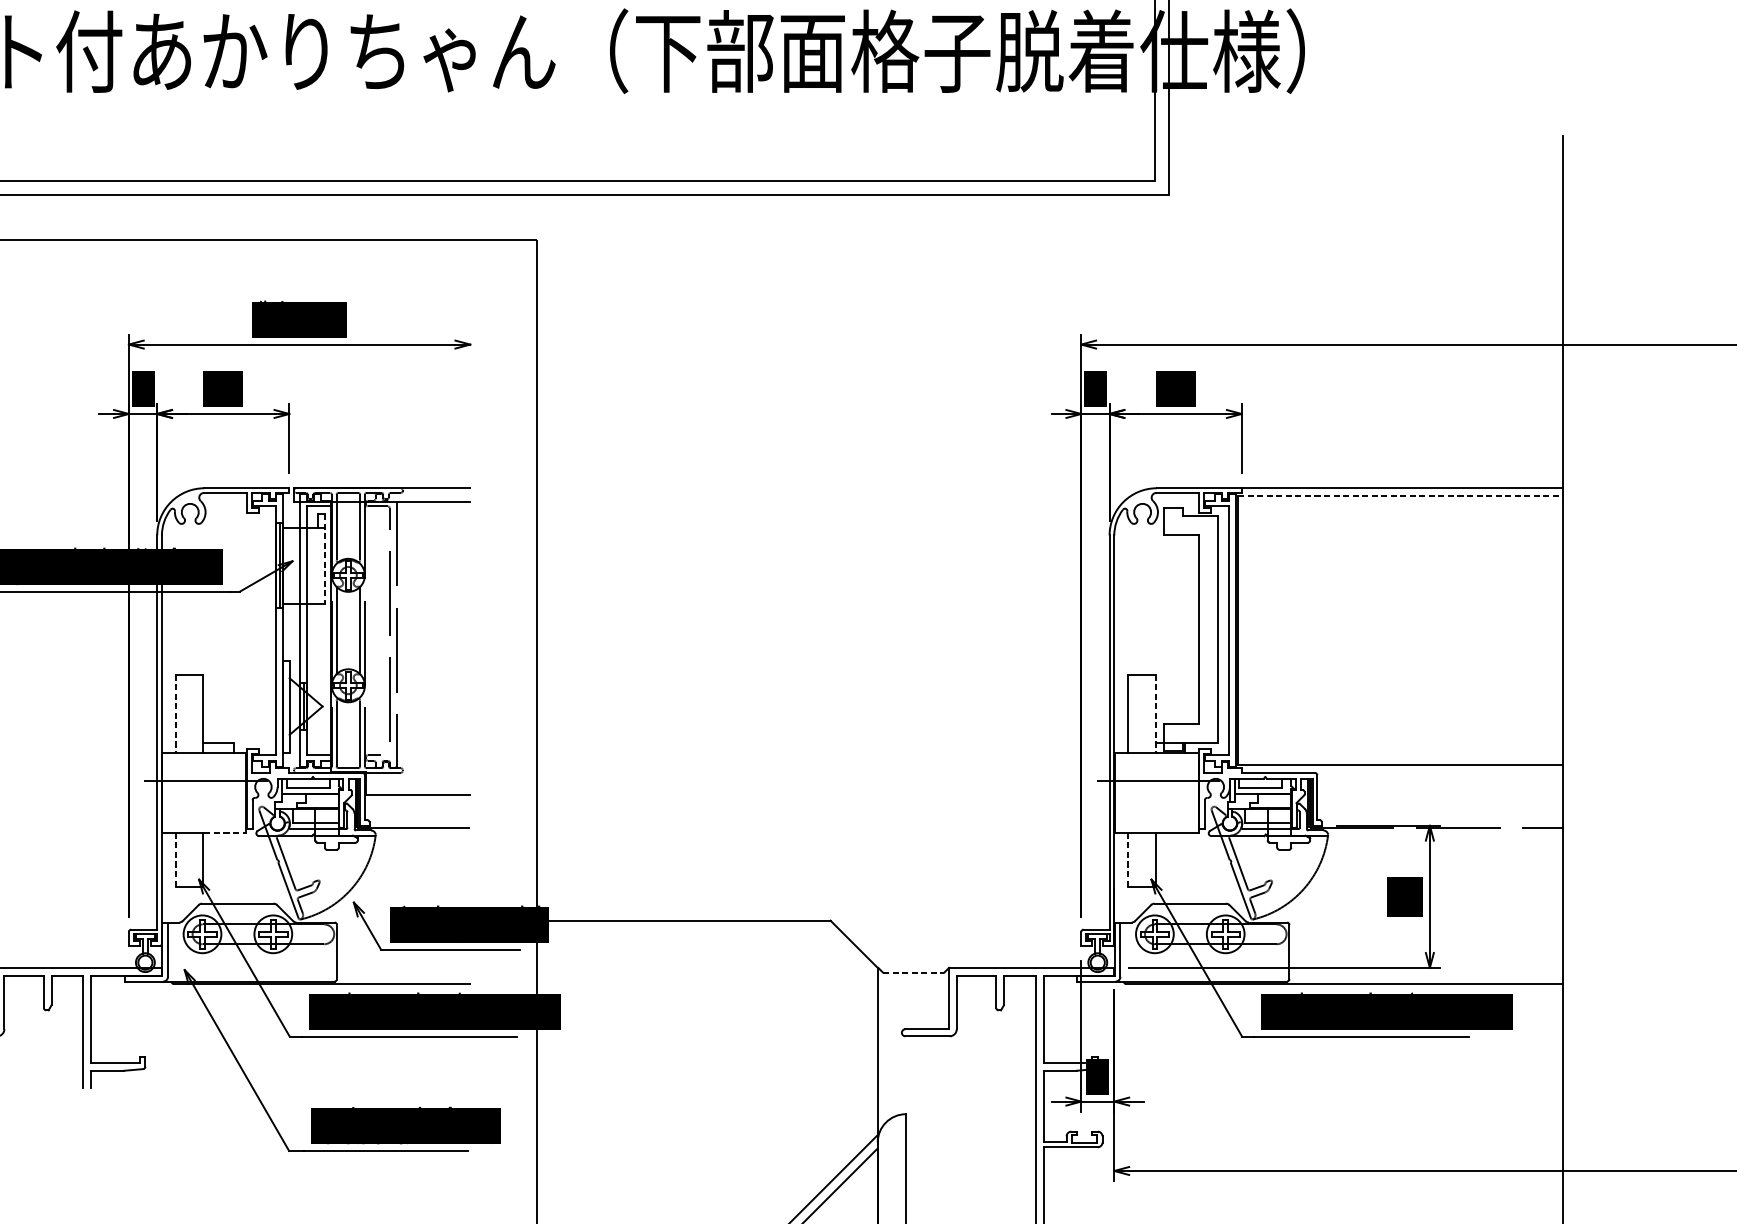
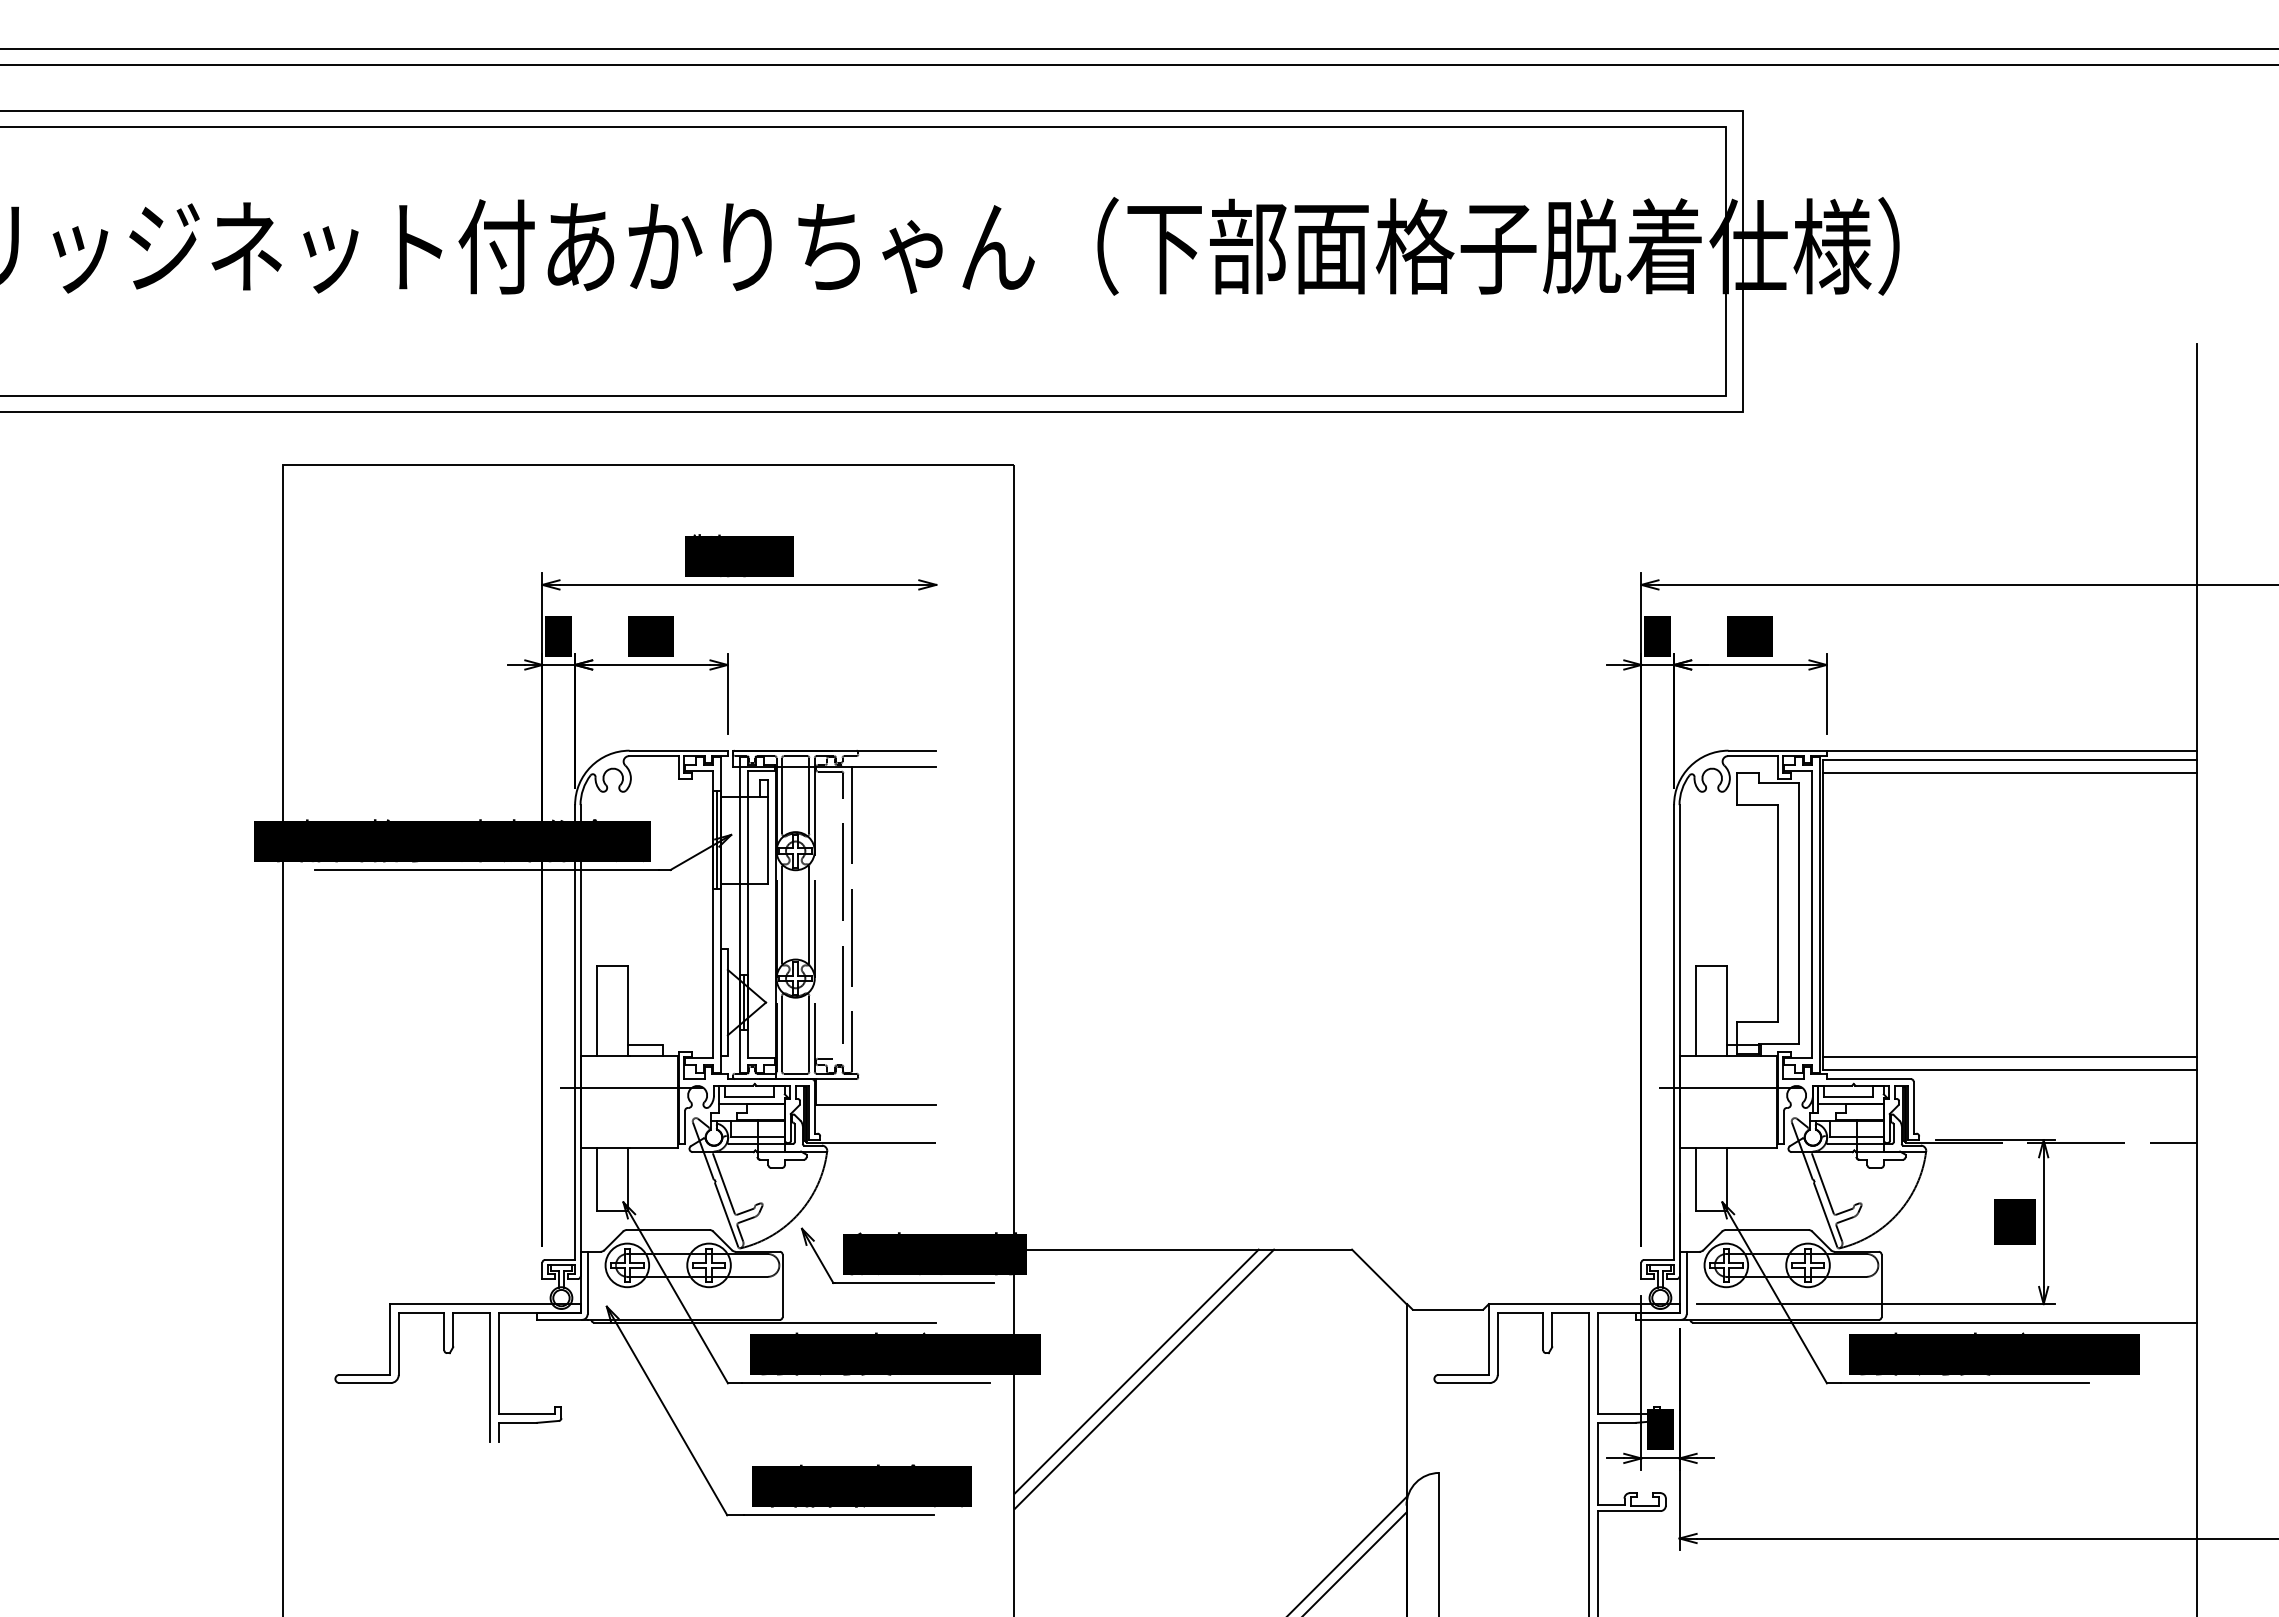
line: (1401, 495) -> (2010, 759), dashed -> solid
line: (1400, 508) -> (2009, 773), added
line: (324, 559) -> (768, 832), dashed -> solid
line: (175, 713) -> (596, 1010), dashed -> solid
line: (1155, 713) -> (1727, 1010), dashed -> solid
line: (1400, 753) -> (2009, 1056), added
line: (226, 833) -> (654, 1148), dashed -> solid
line: (175, 860) -> (596, 1180), dashed -> solid
line: (1128, 860) -> (1695, 1180), dashed -> solid
line: (914, 972) -> (1448, 1309), dashed -> solid
line: (643, 1026) -> (1136, 1371), added
line: (650, 1032) -> (1144, 1378), added

